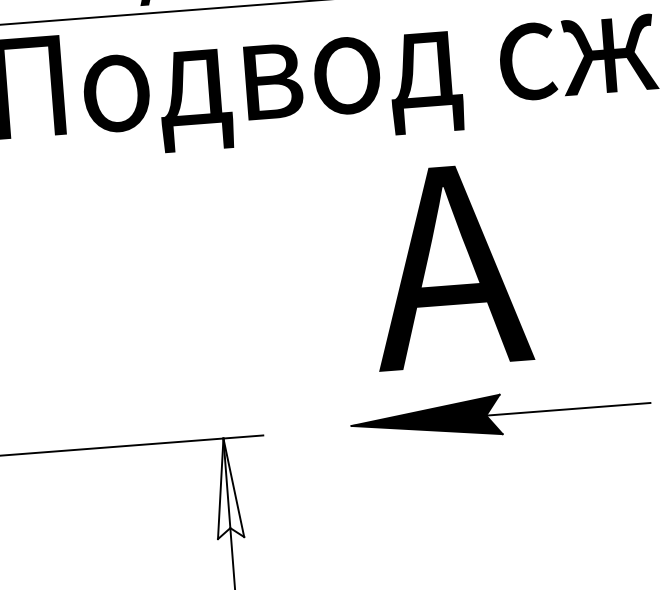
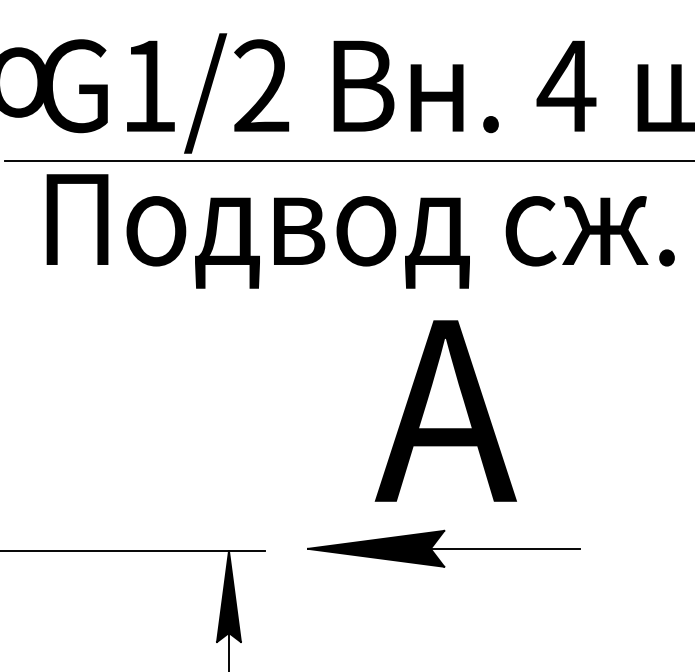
part: (500, 414) -> (443, 548), moved
fill: (226, 488) -> (228, 596), added

